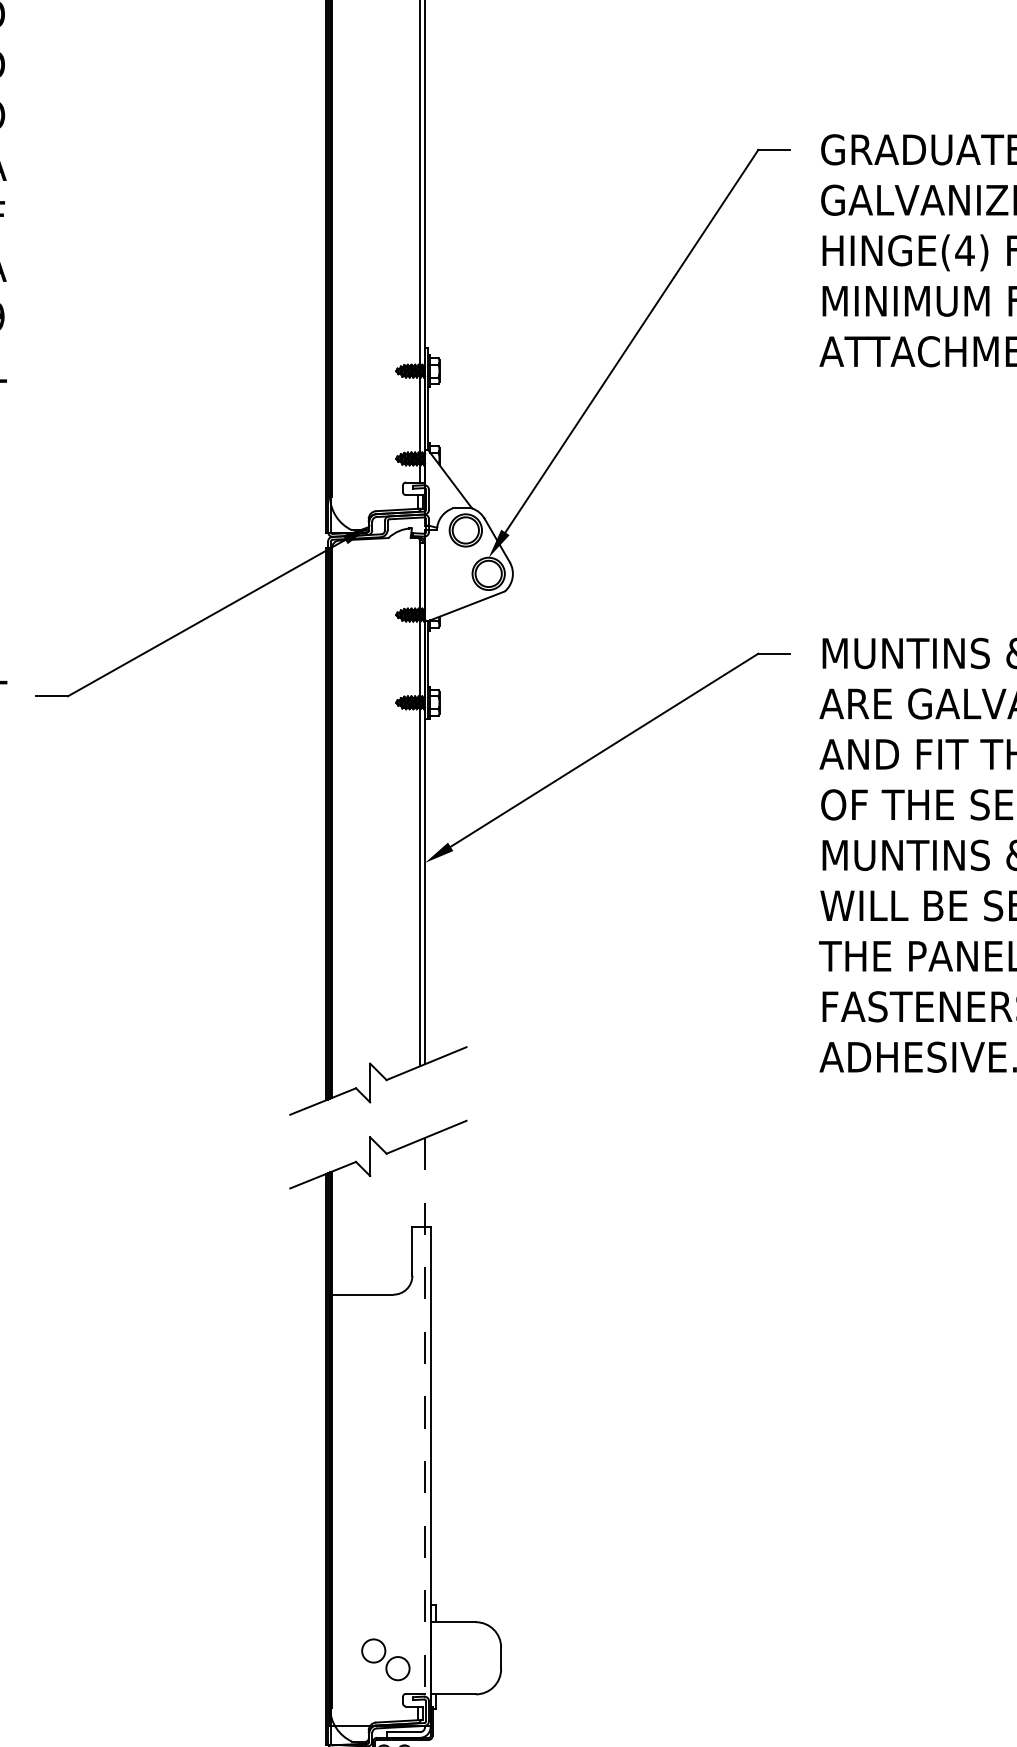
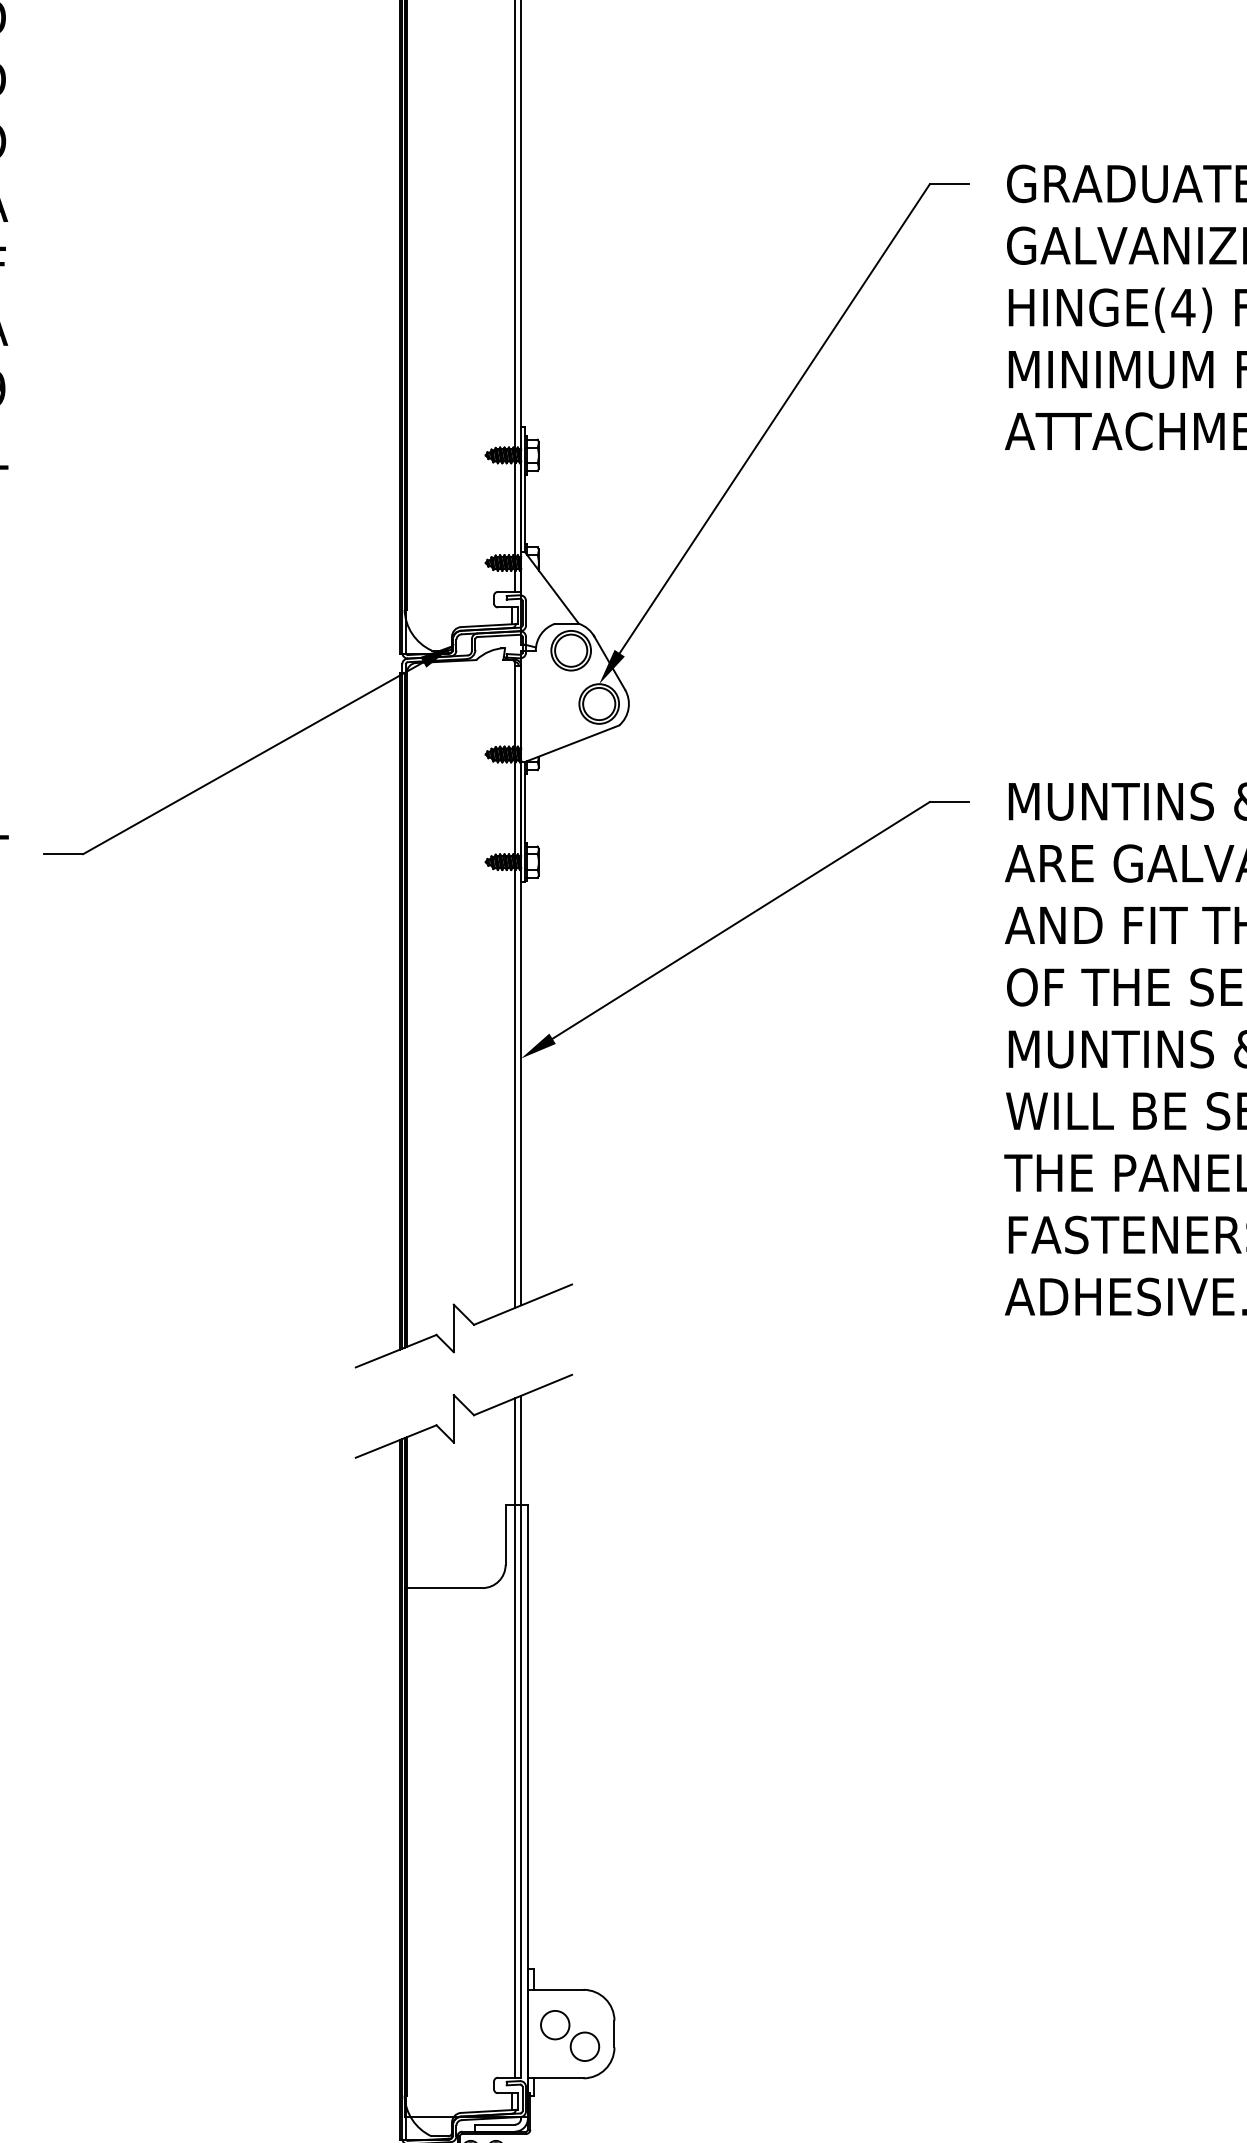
line: (425, 1415) -> (521, 1736), dashed -> solid
line: (419, 1416) -> (514, 1737), added
part: (386, 1659) -> (570, 2035), moved

